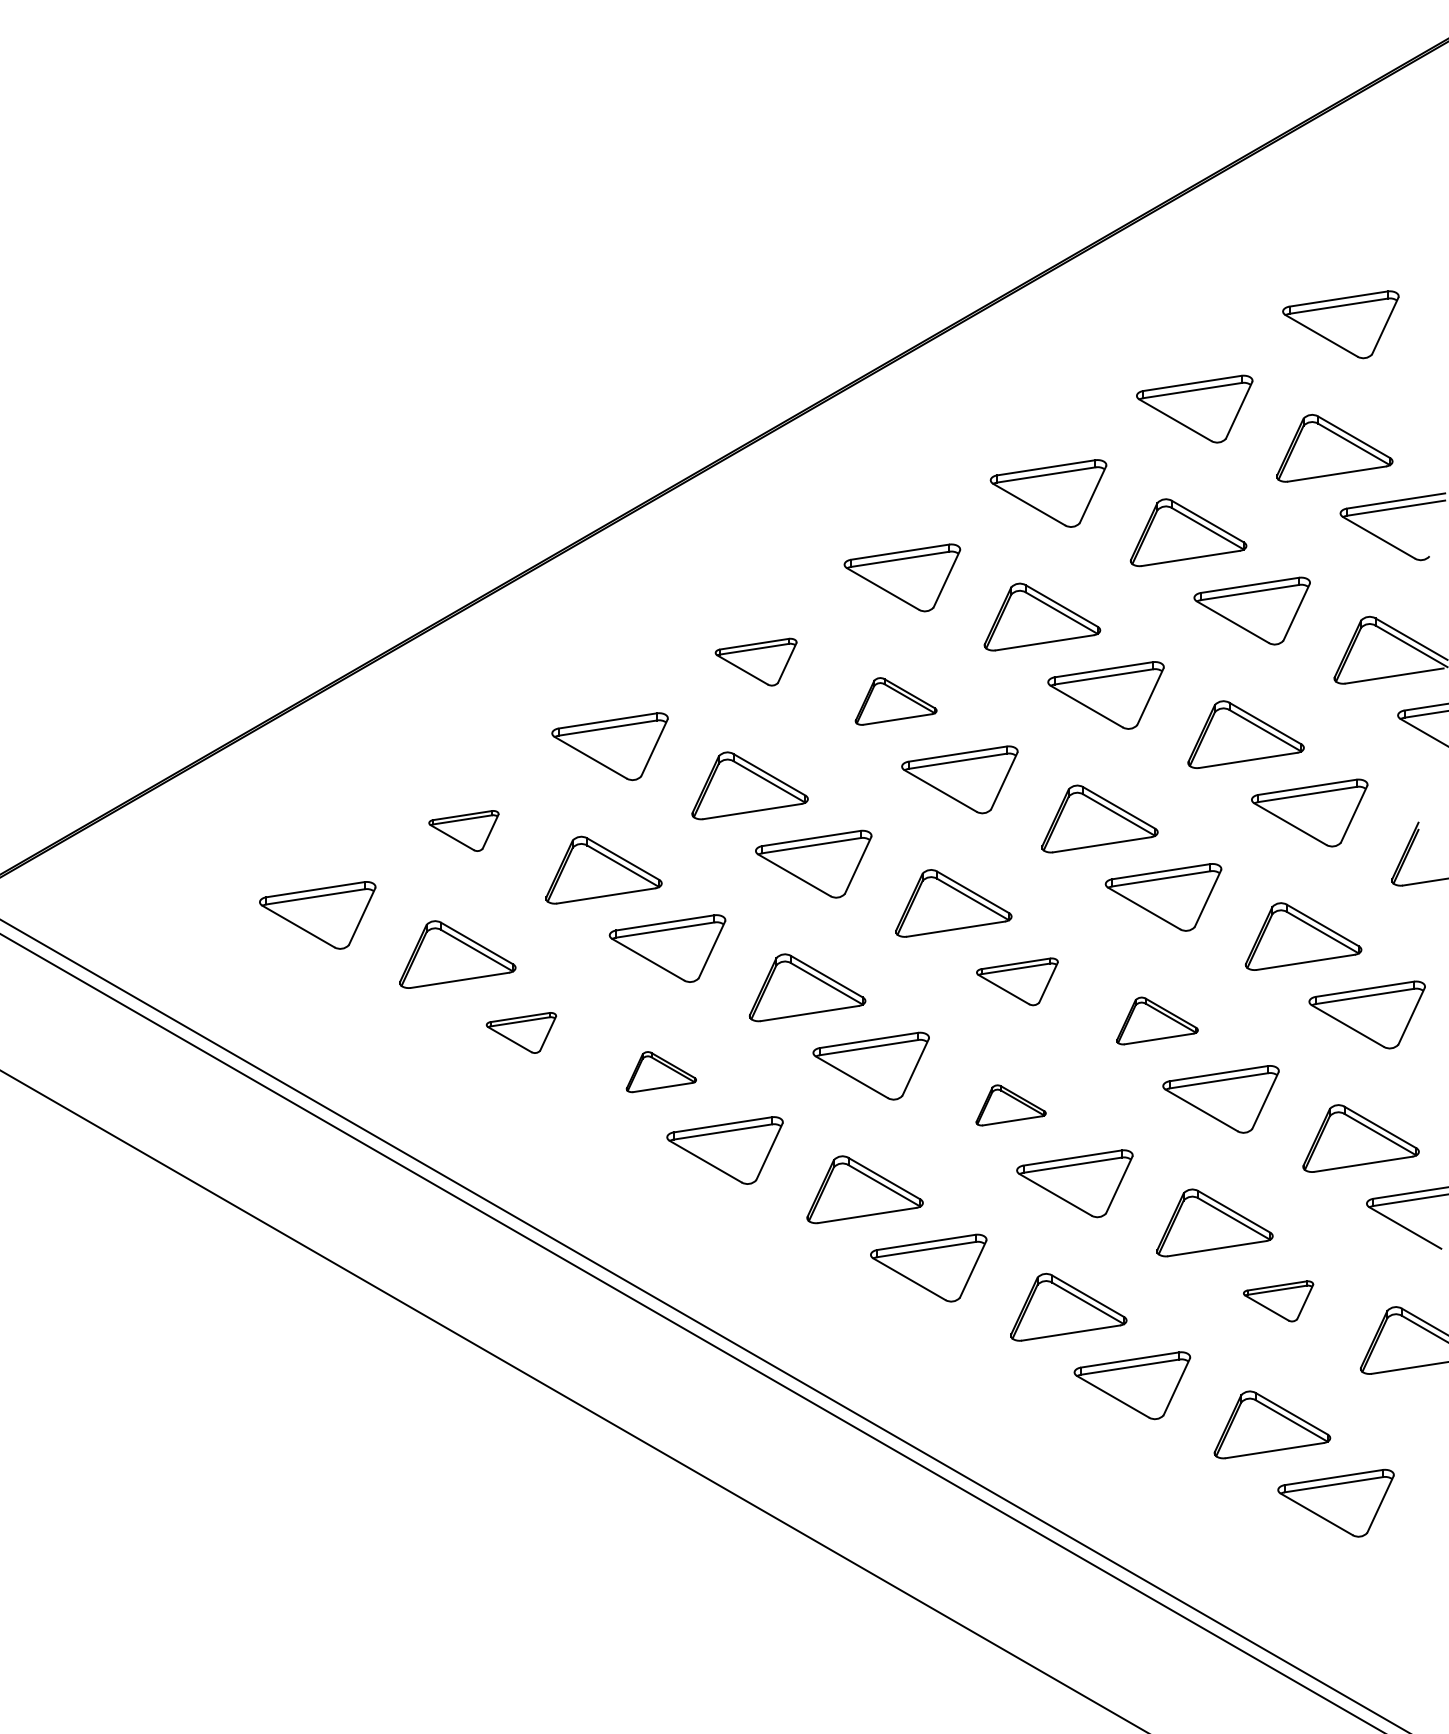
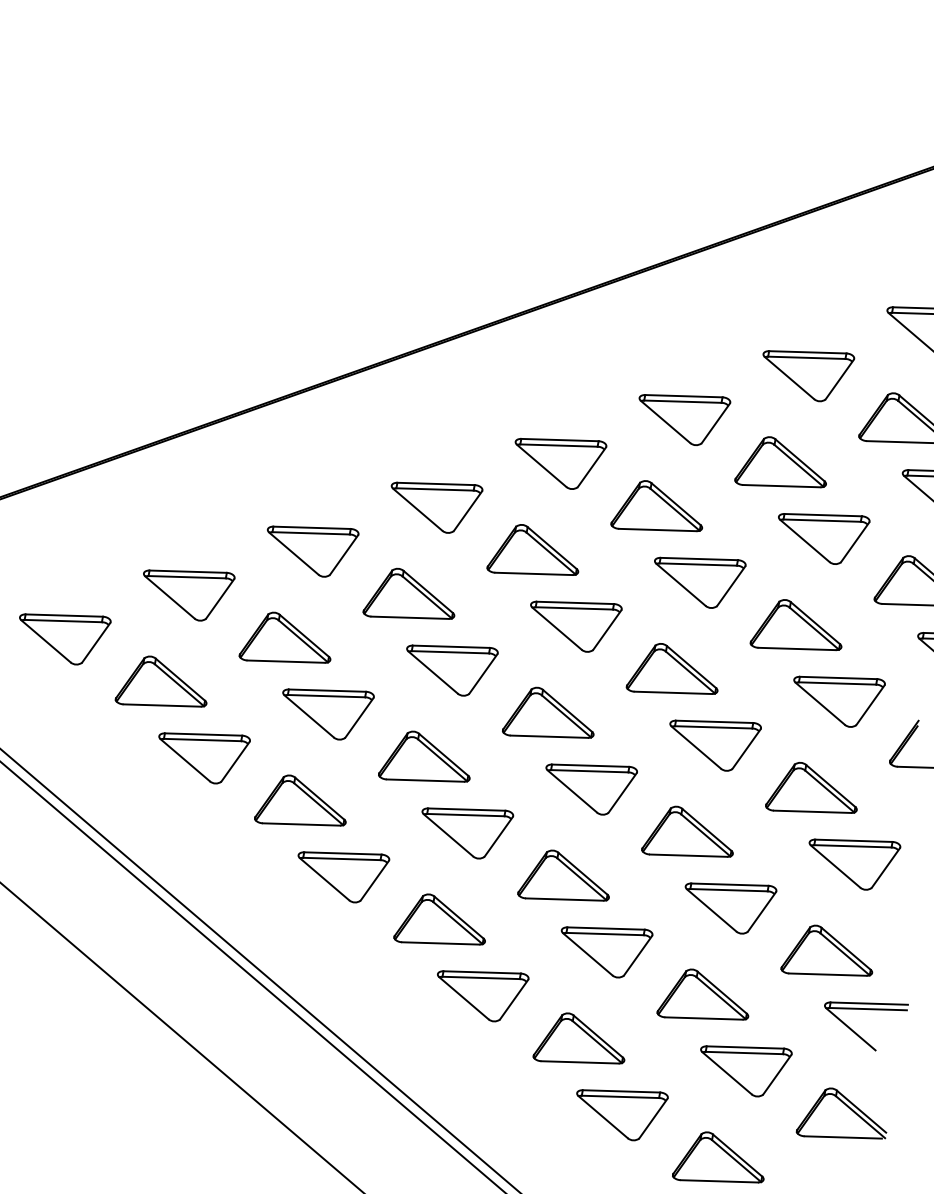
part: (755, 661) -> (433, 503), size x1.43
part: (895, 701) -> (535, 553), size x1.43
part: (463, 830) -> (186, 591), size x1.67
part: (1017, 981) -> (588, 785), size x1.43
part: (1157, 1020) -> (690, 835), size x1.43
part: (521, 1032) -> (201, 754), size x1.67
part: (661, 1071) -> (303, 803), size x1.67
part: (1010, 1105) -> (565, 879), size x1.67
part: (1278, 1301) -> (743, 1067), size x1.67

